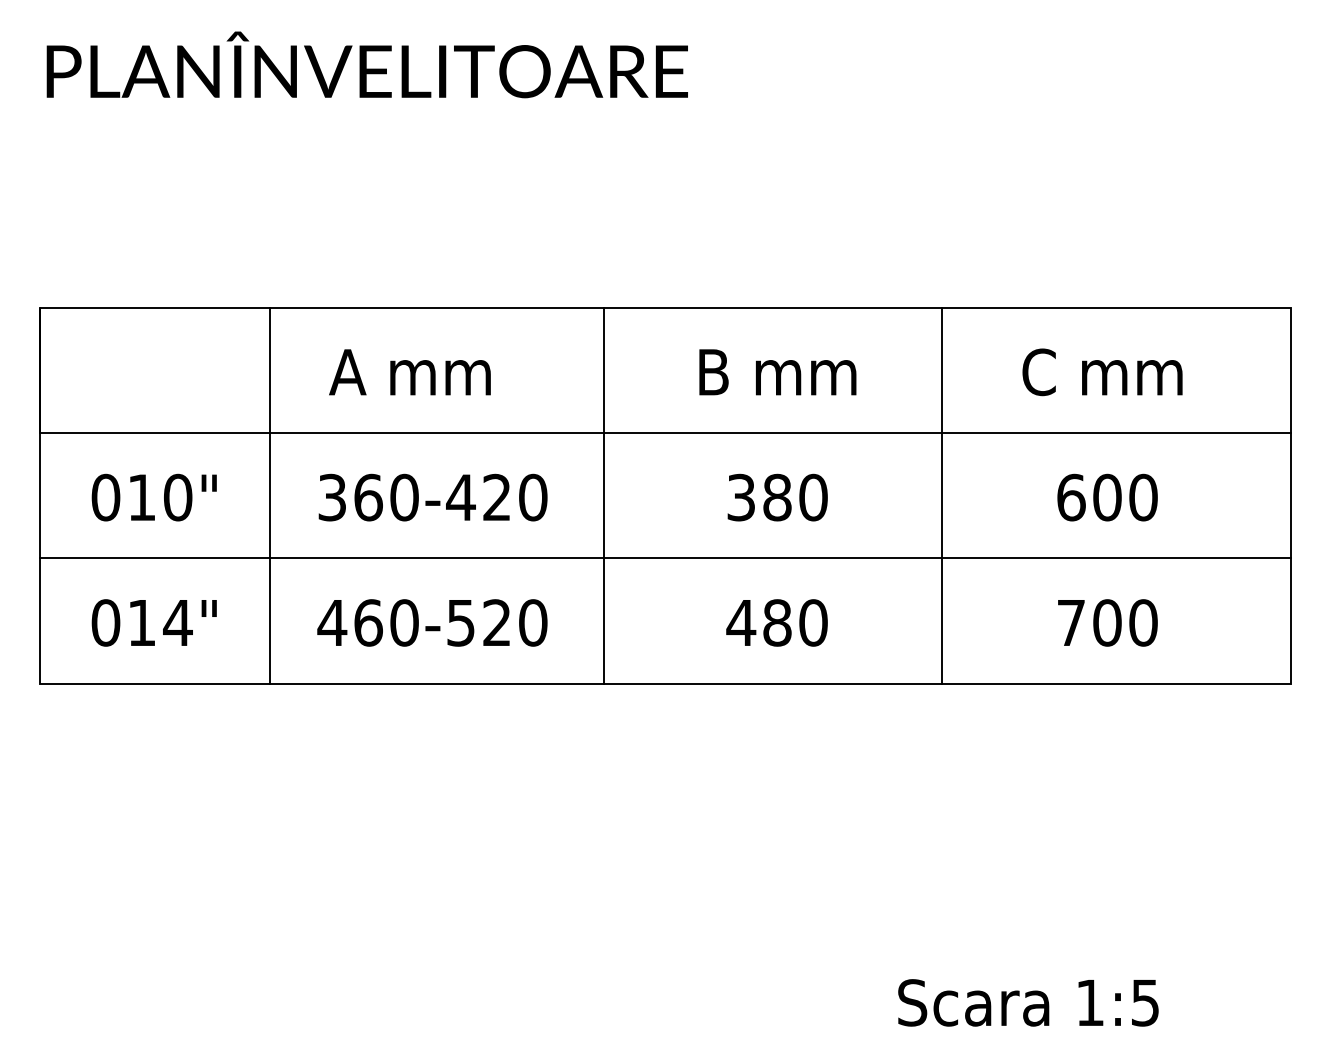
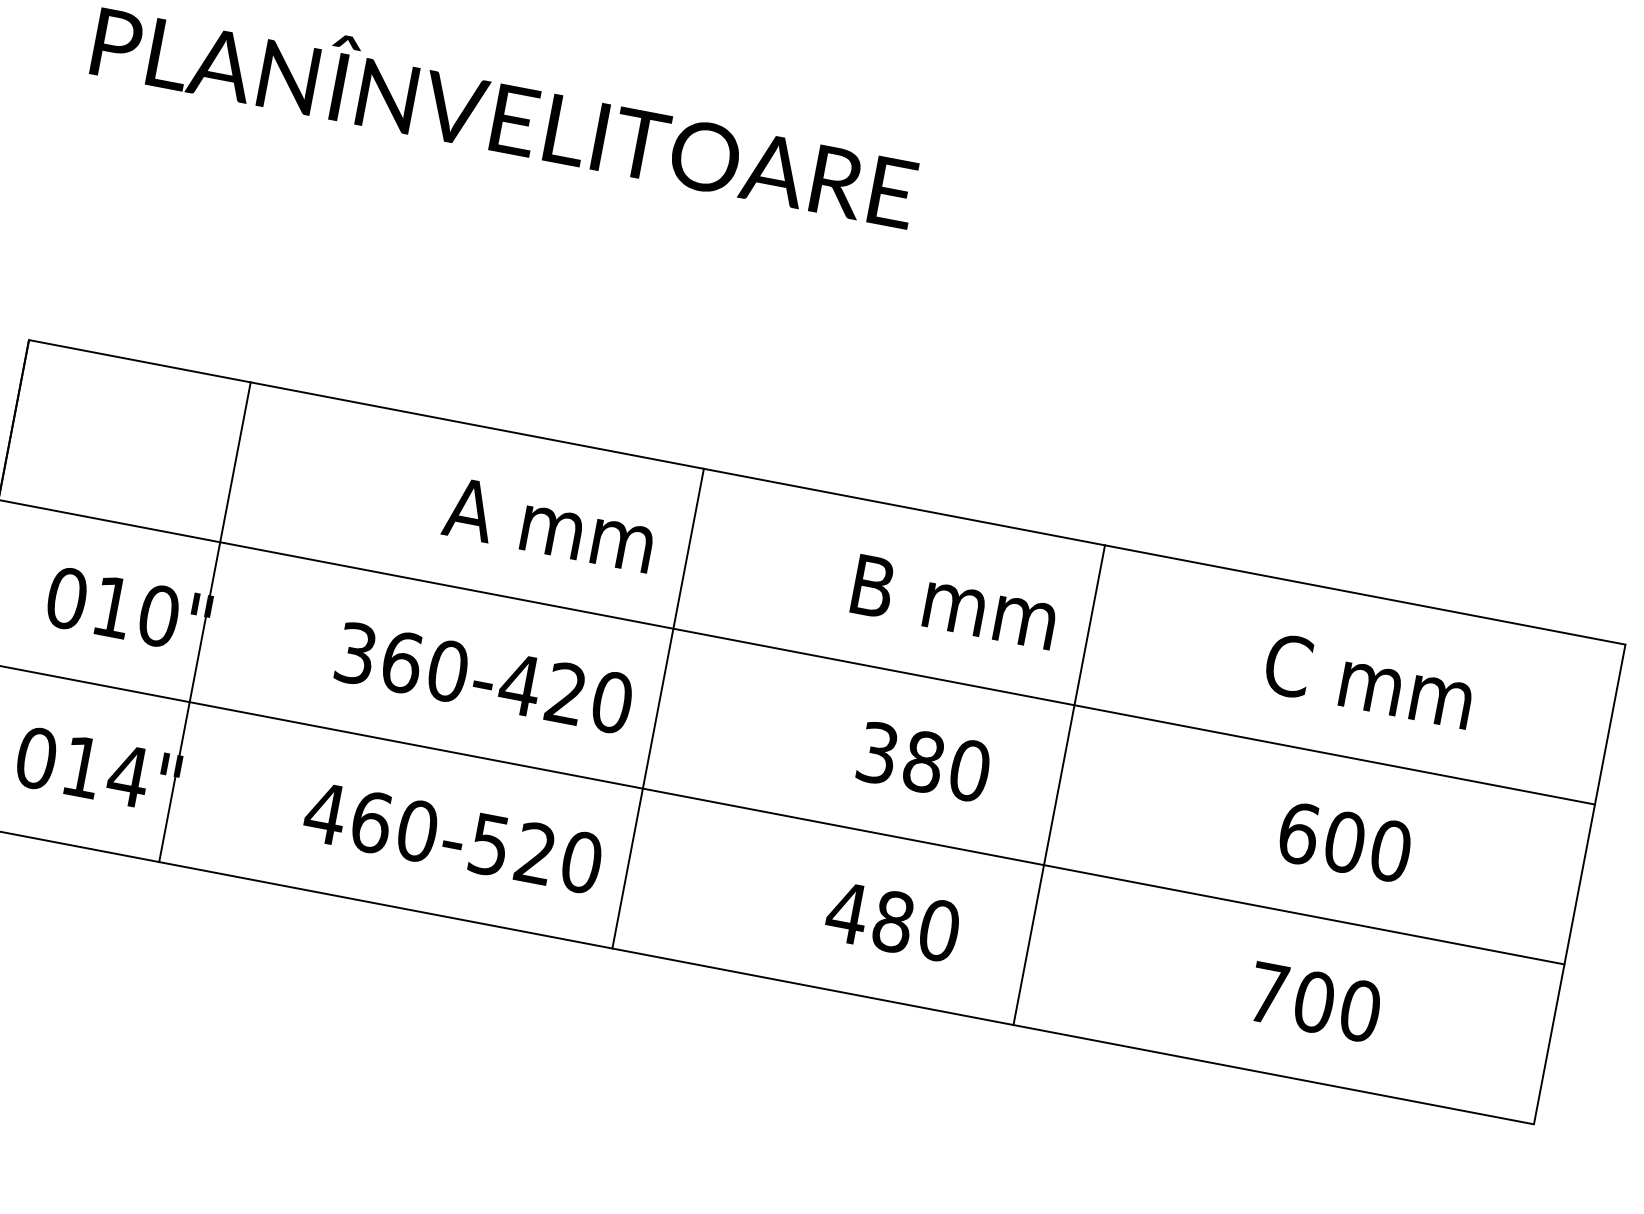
text: (409, 372) -> (548, 524), moved
line: (269, 495) -> (204, 621), moved
line: (603, 495) -> (657, 708), moved
line: (942, 495) -> (1059, 785), moved

